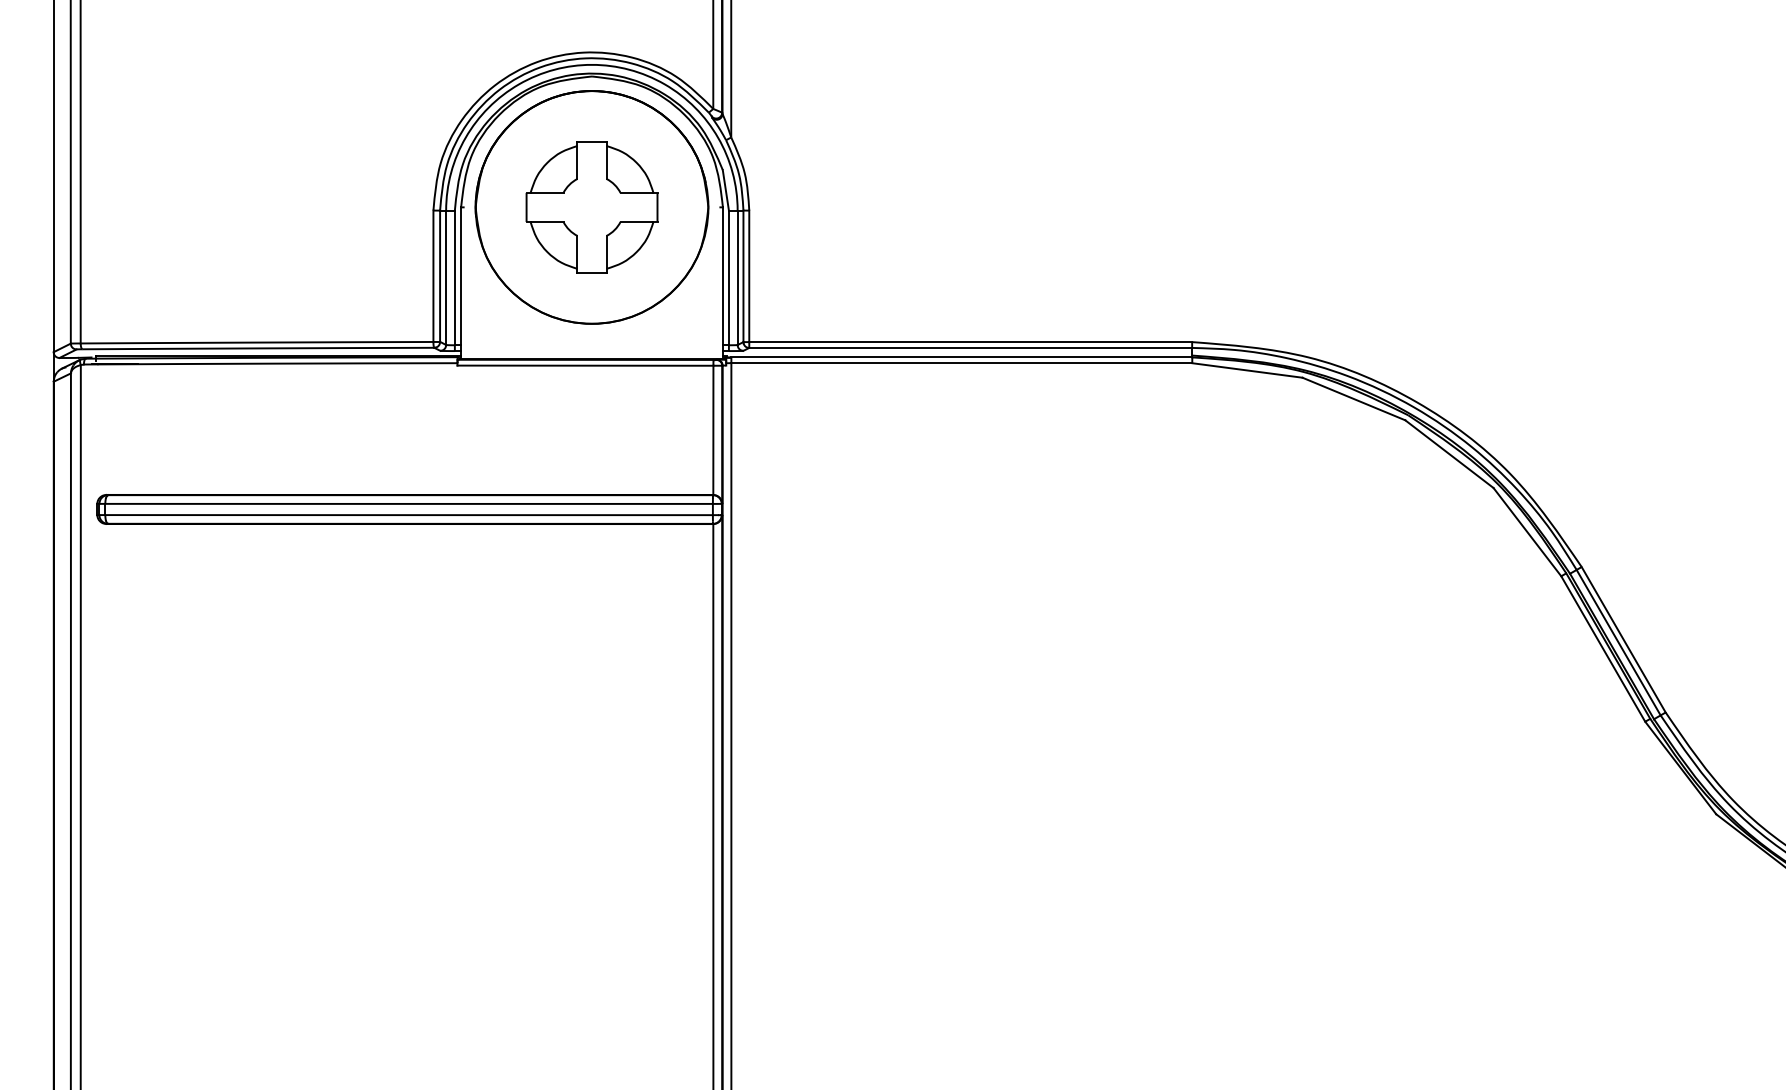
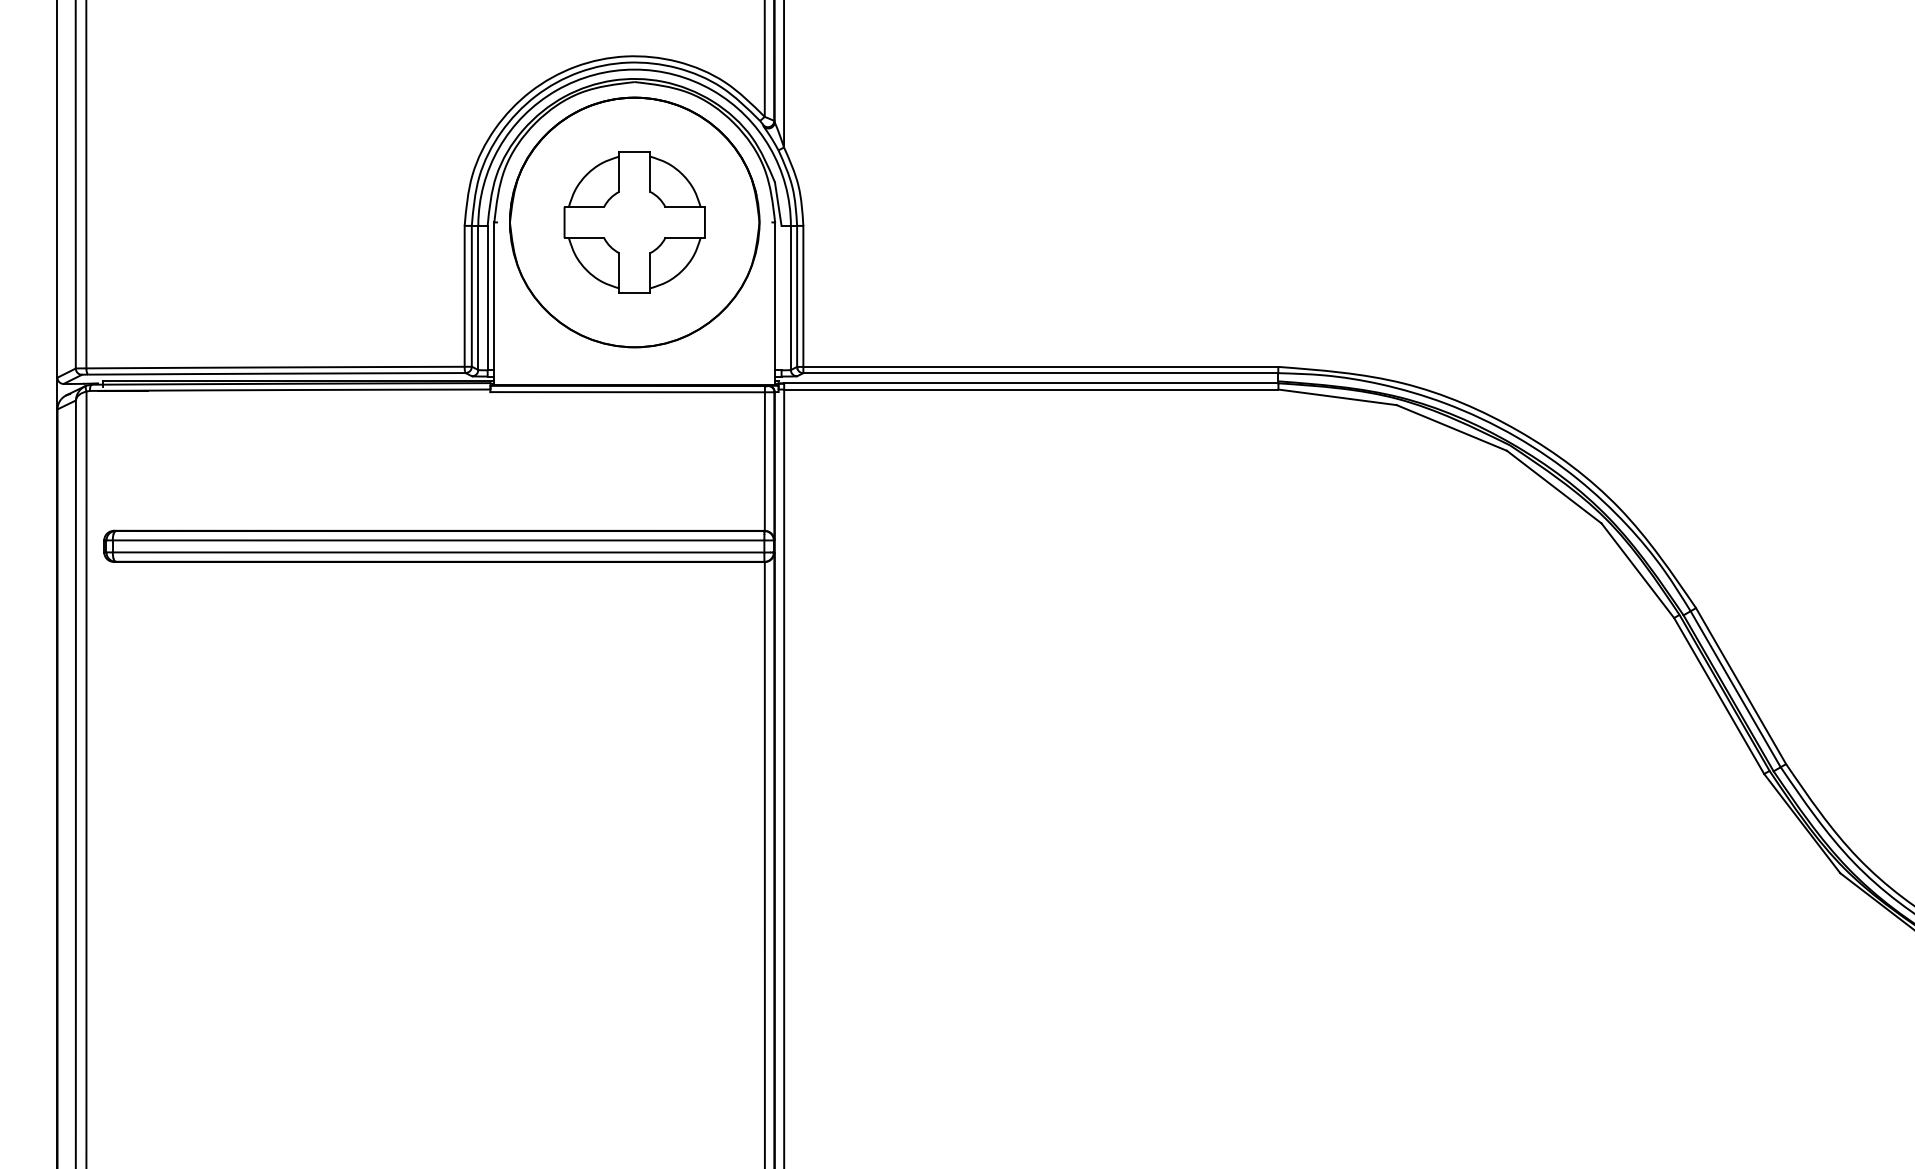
line: (728, 277) -> (781, 297), removed

